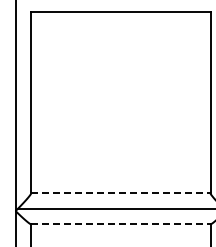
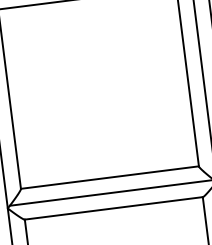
line: (120, 193) -> (109, 177), dashed -> solid
line: (120, 224) -> (113, 208), dashed -> solid

